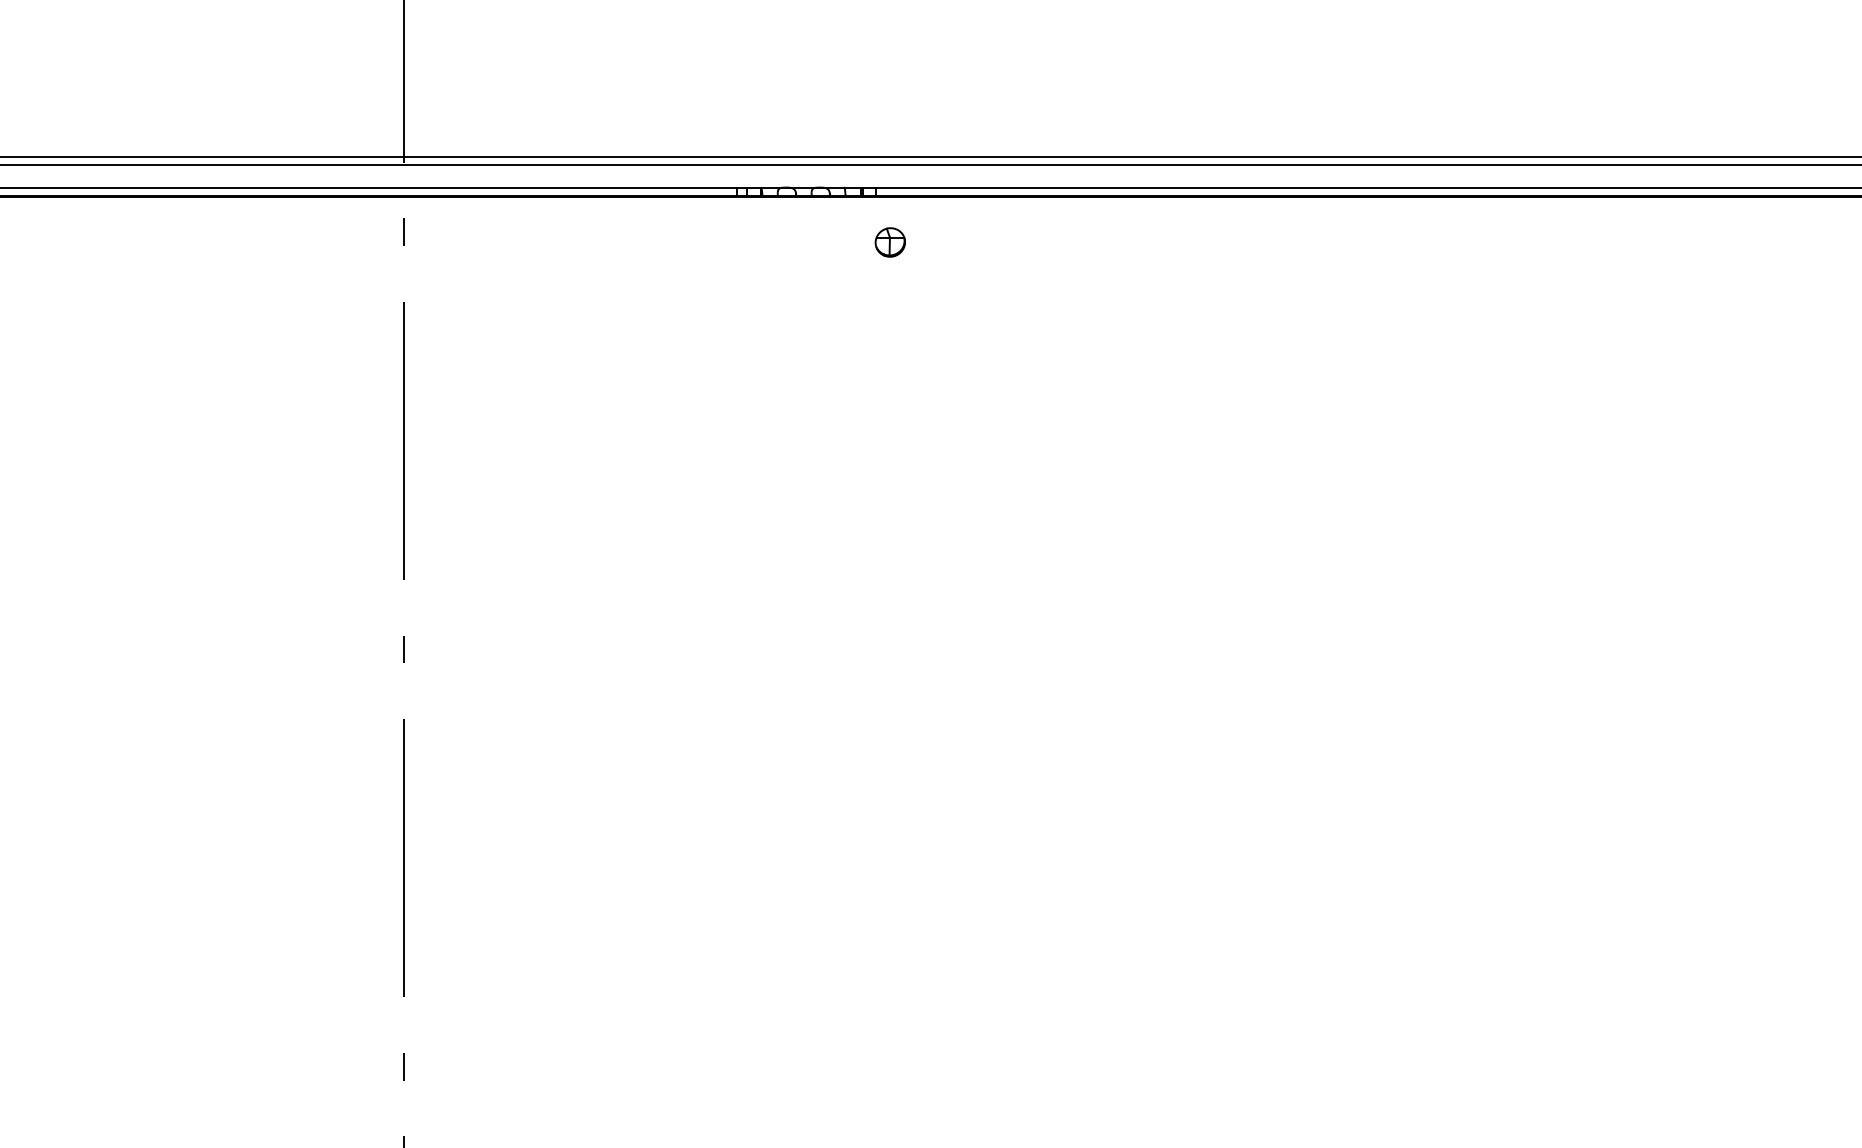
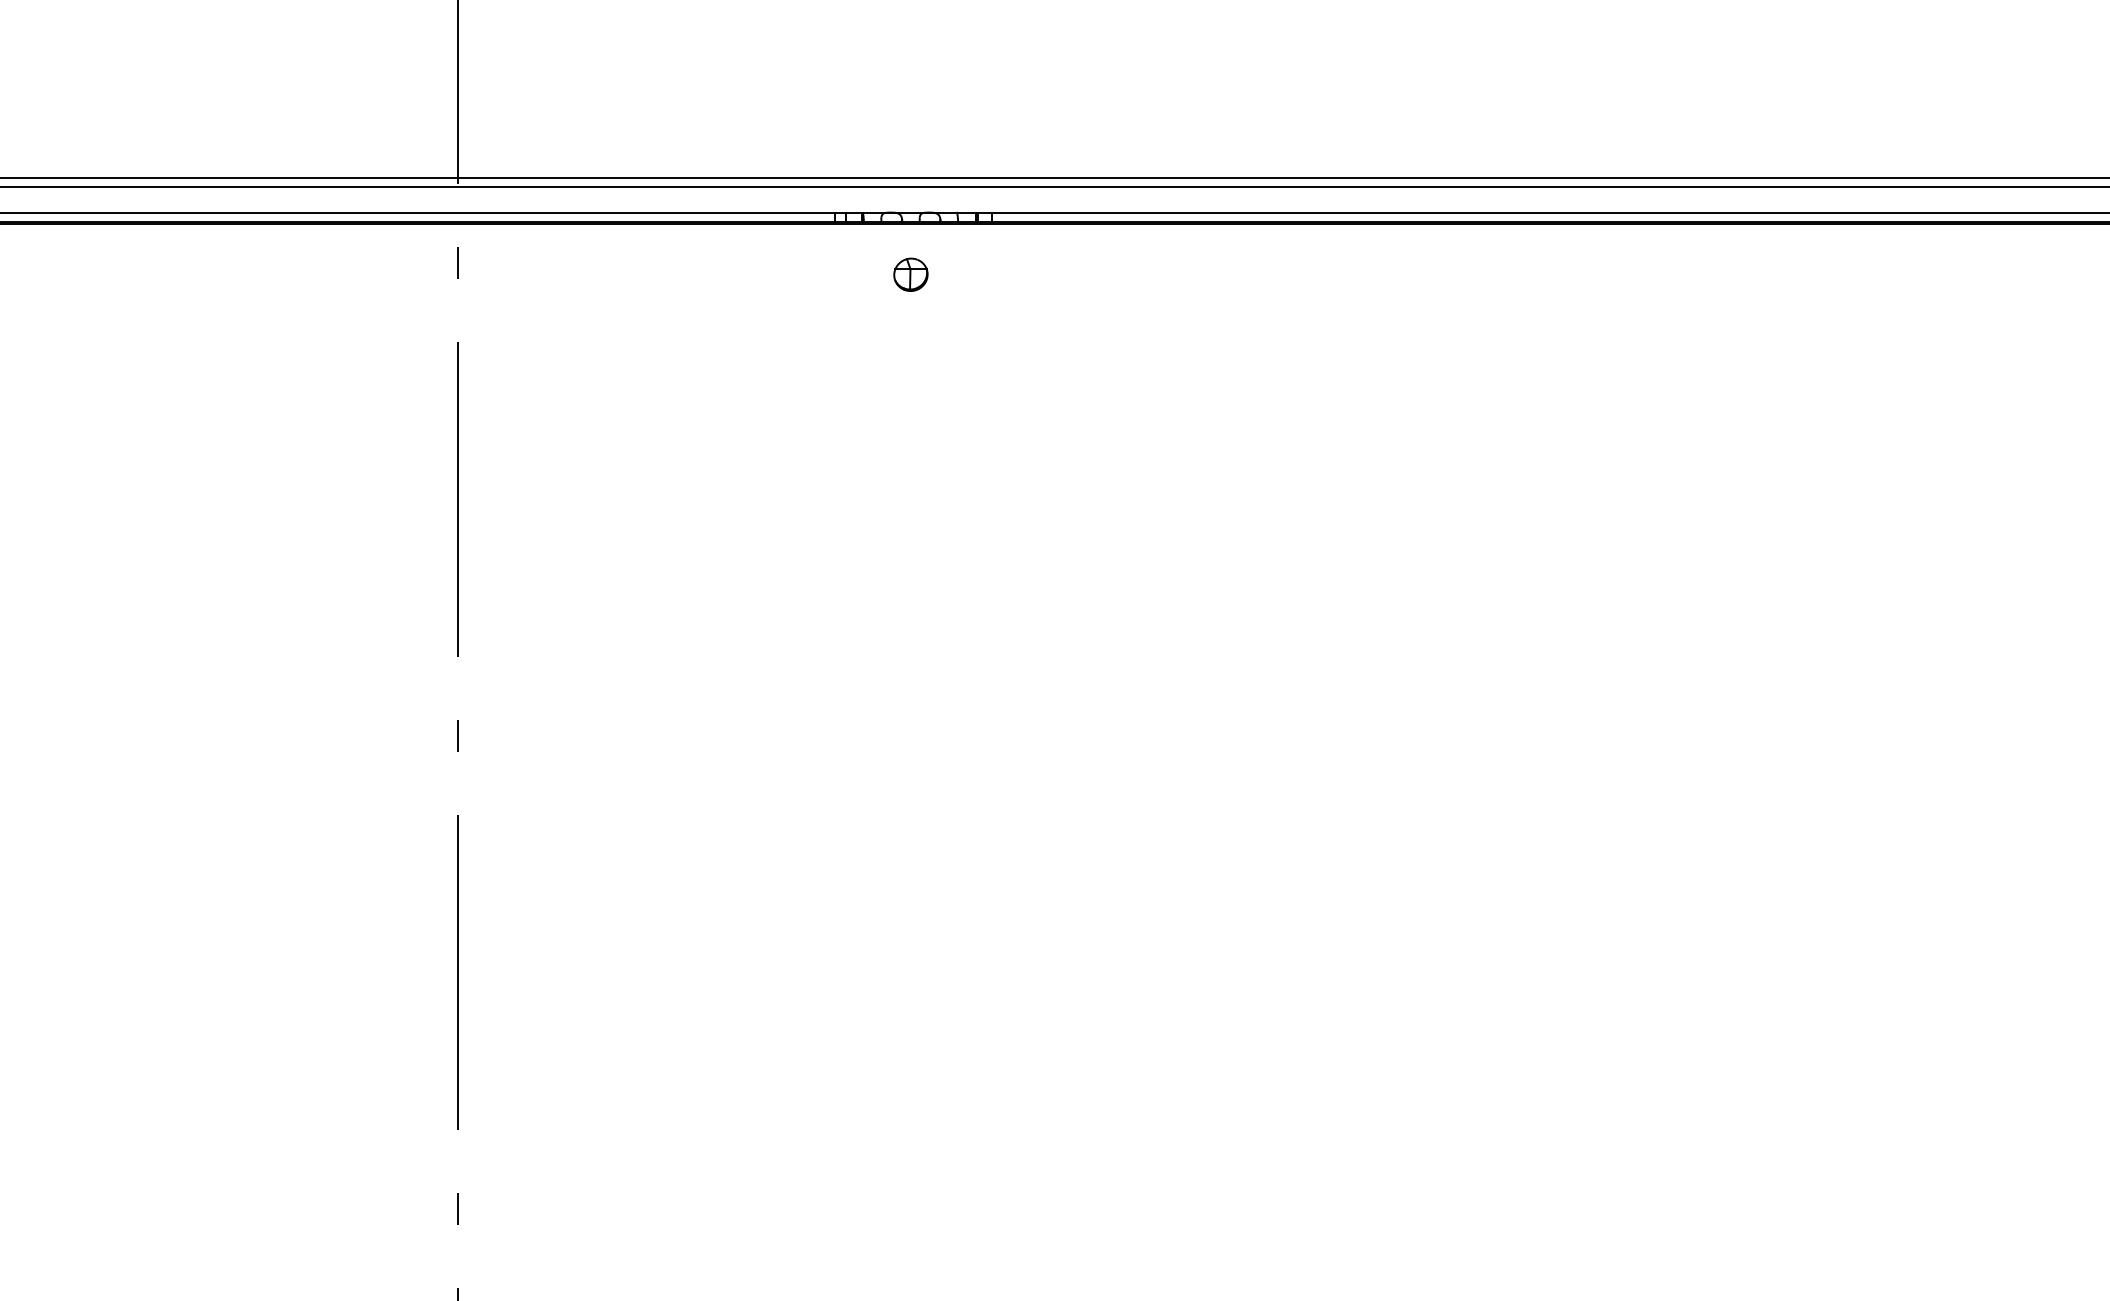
part: (889, 242) -> (910, 274), moved

